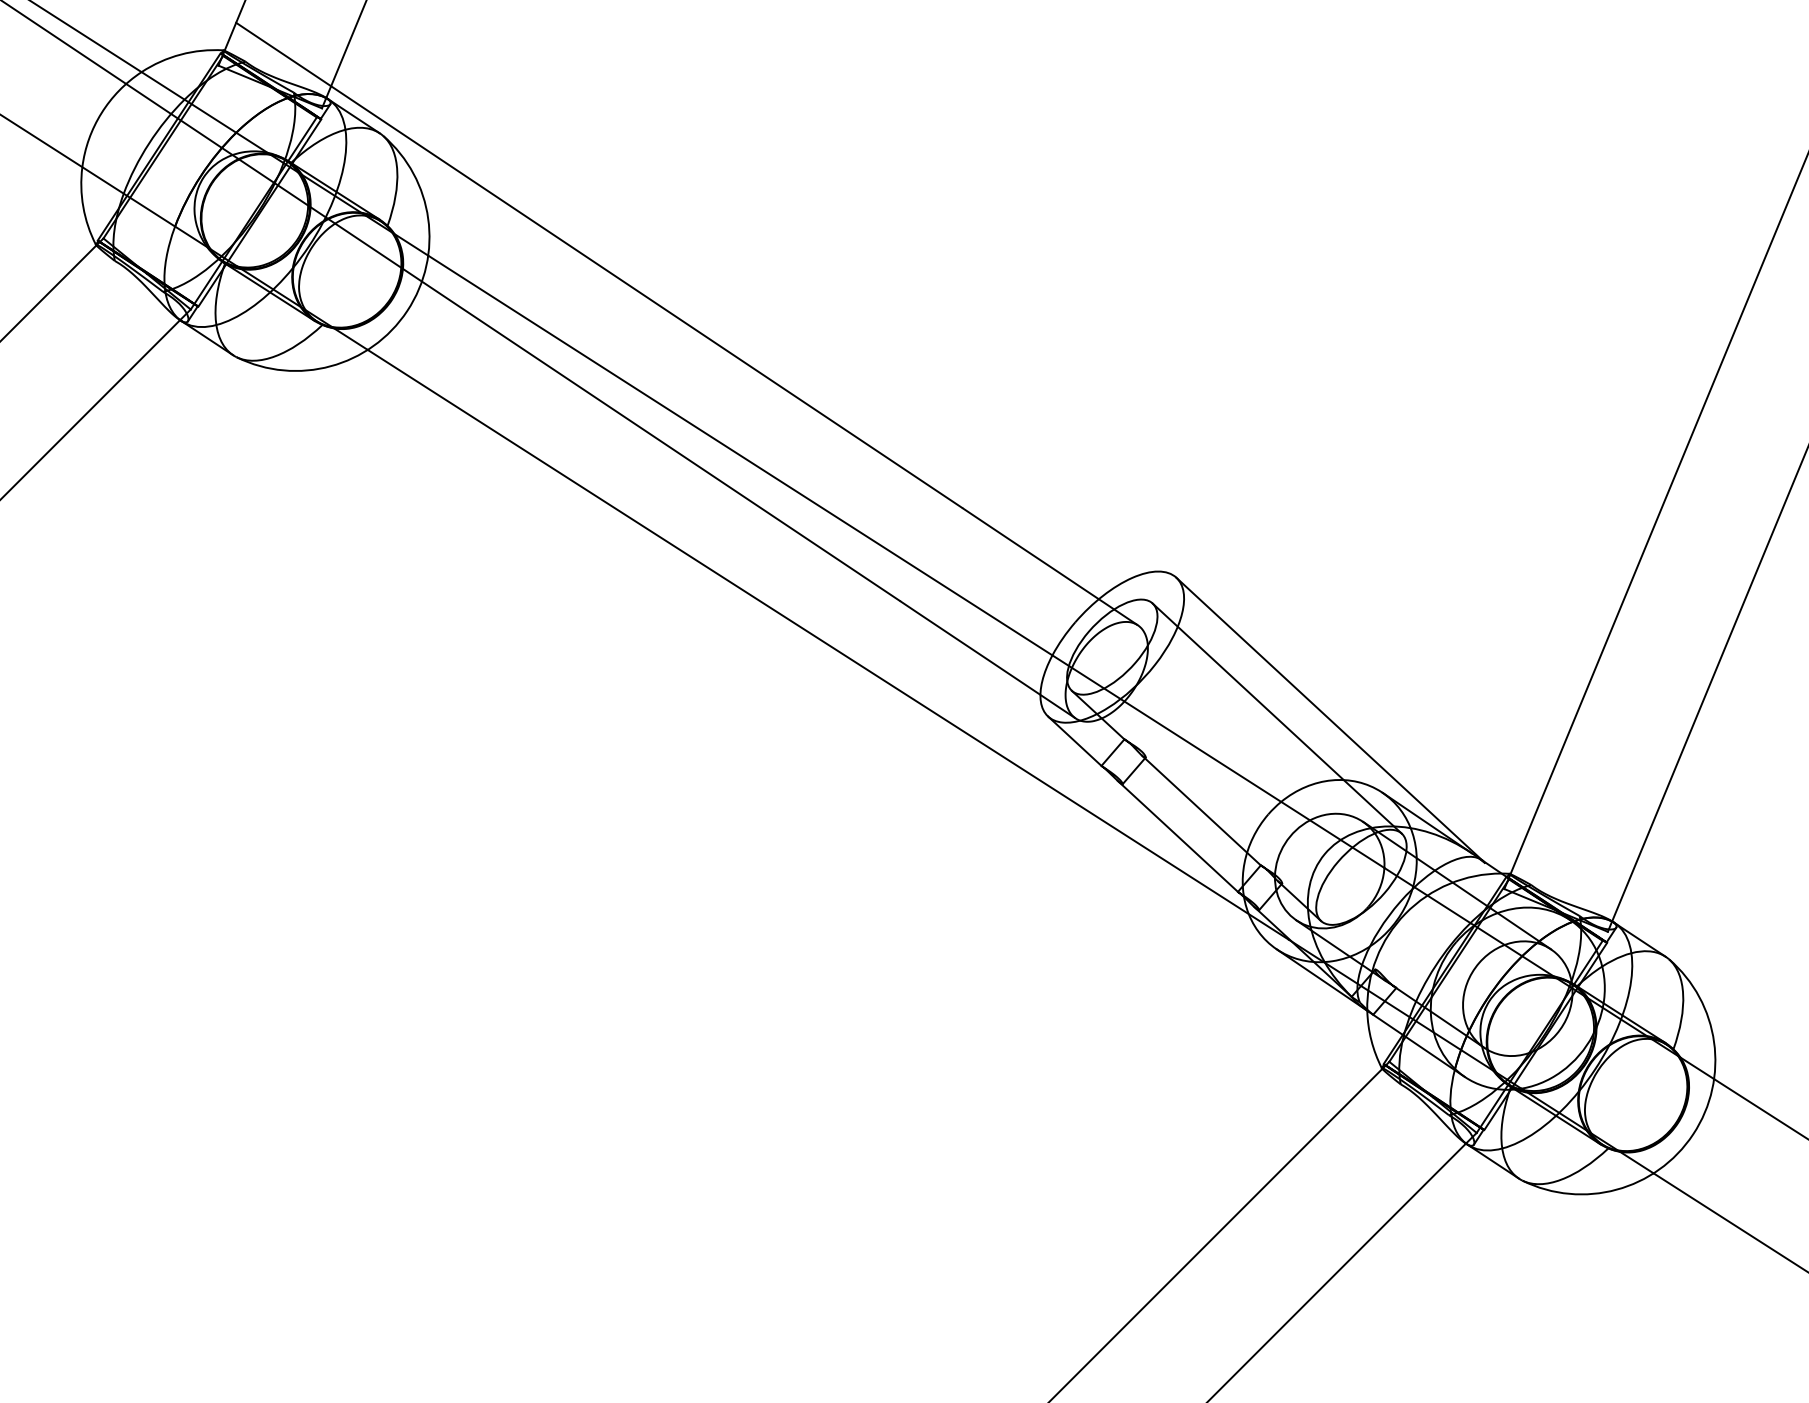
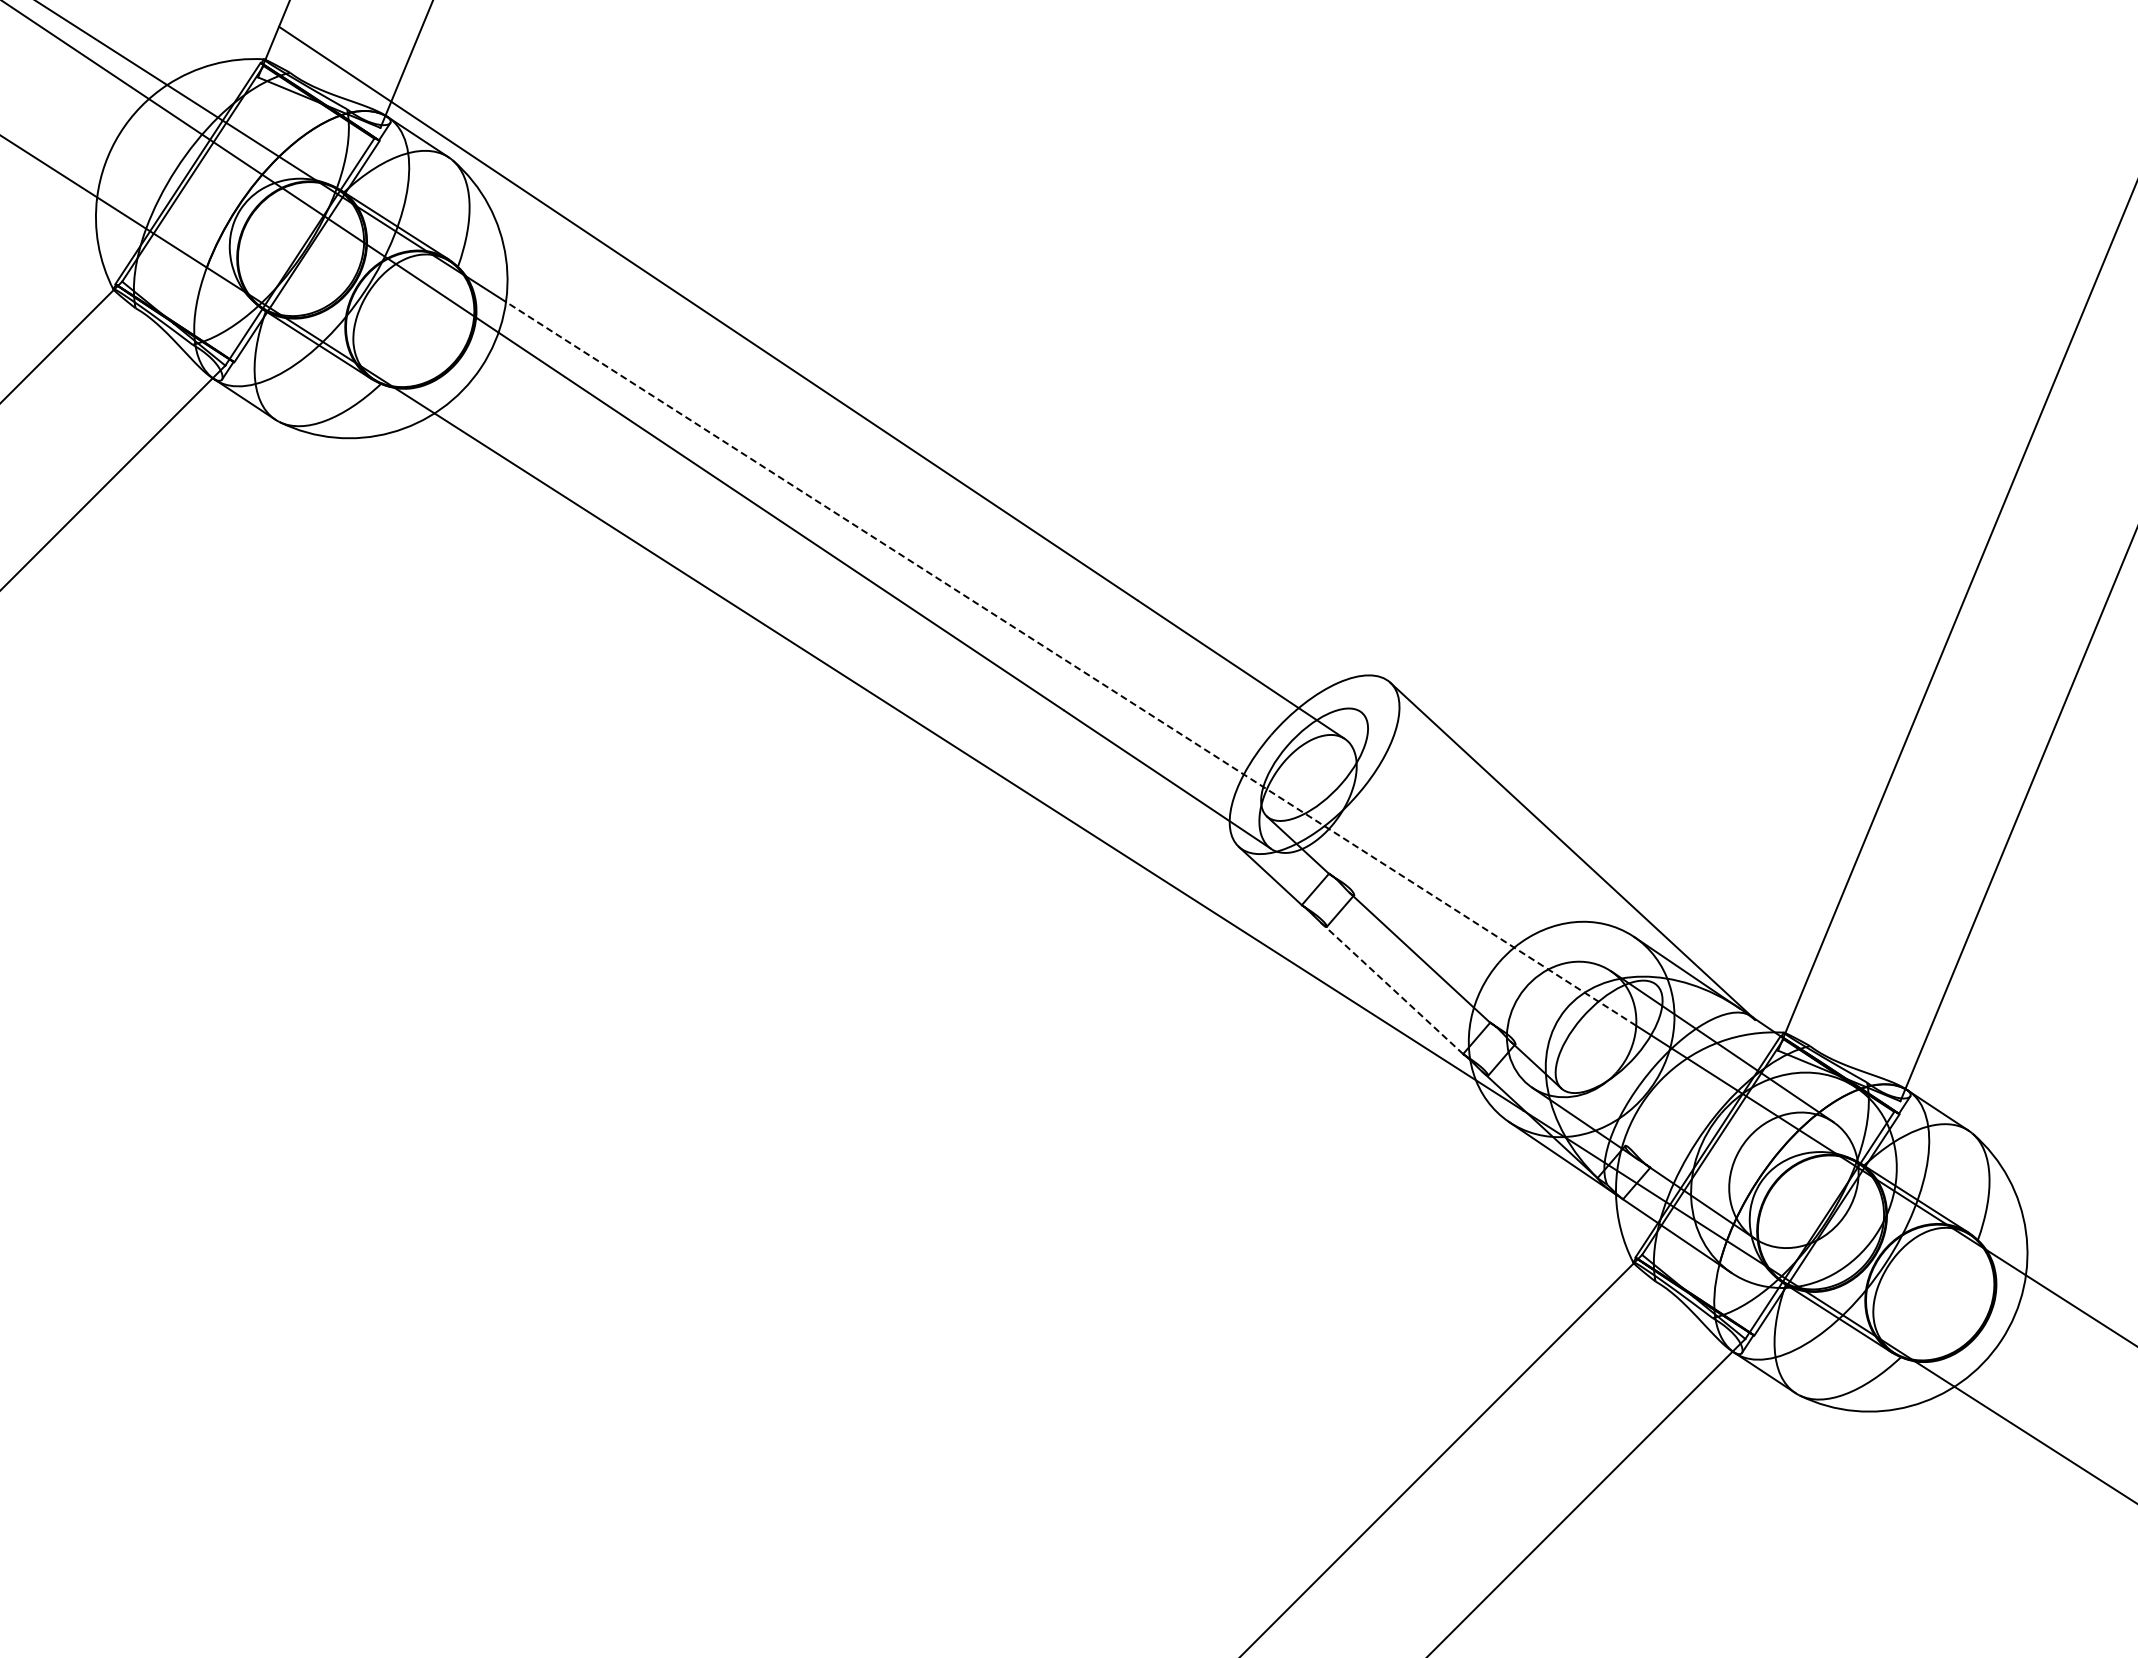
line: (905, 561) -> (1070, 663), solid -> dashed
line: (1277, 718) -> (1509, 849), removed
line: (1177, 836) -> (1391, 988), solid -> dashed

